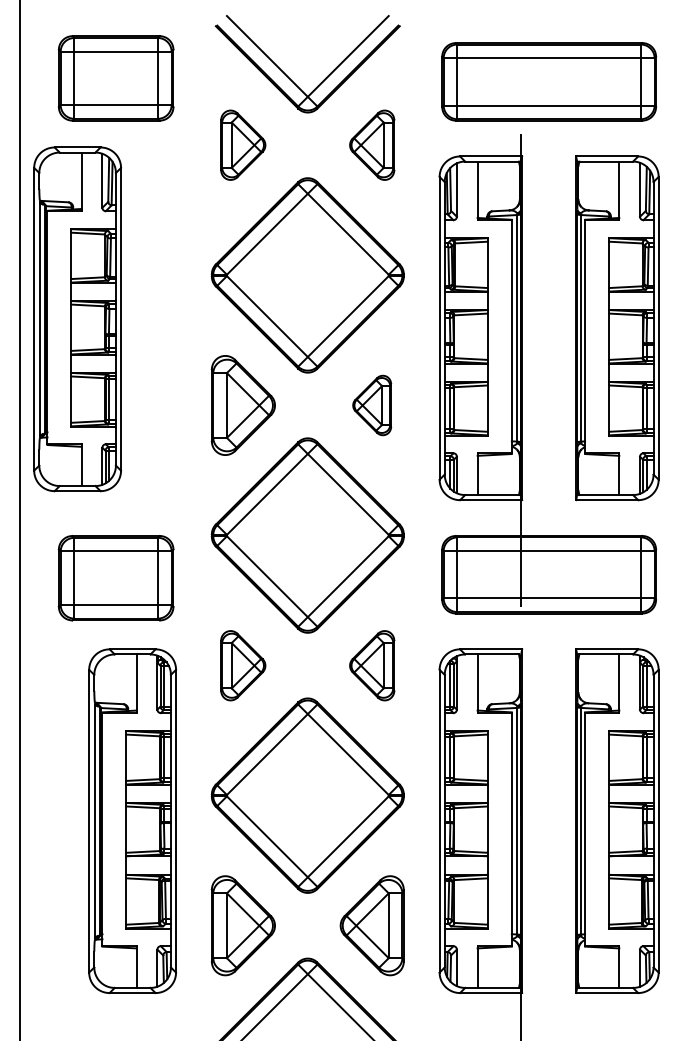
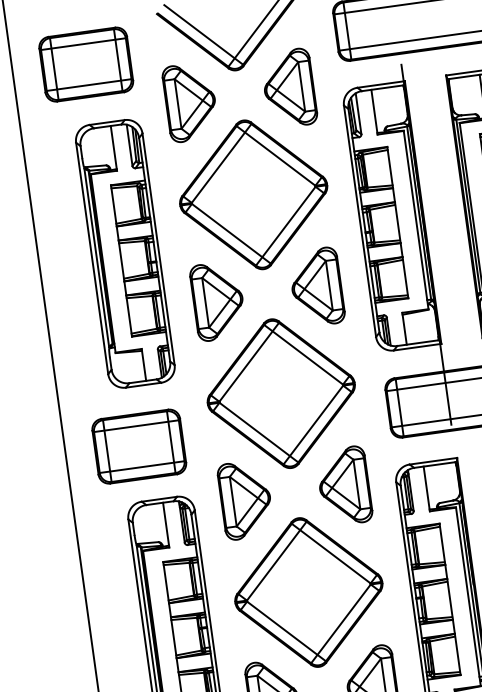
part: (242, 144) -> (189, 101), size x1.43
part: (371, 144) -> (288, 88), size x1.43
part: (77, 319) -> (125, 254), moved
part: (371, 405) -> (316, 287), size x1.67
part: (242, 665) -> (245, 499), size x1.43
part: (371, 665) -> (343, 486), size x1.43

